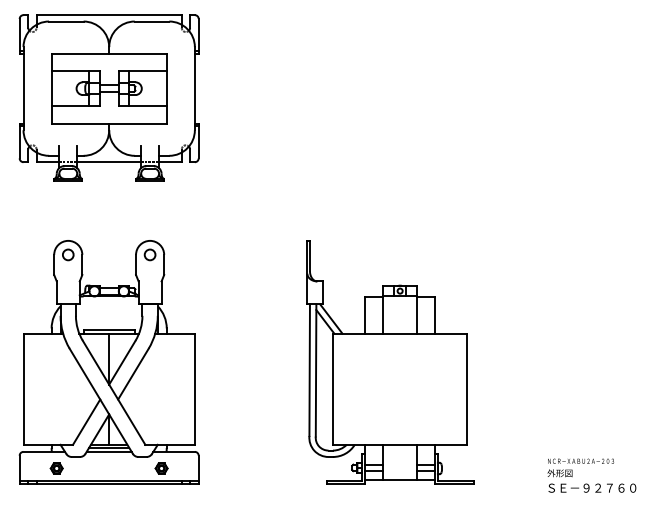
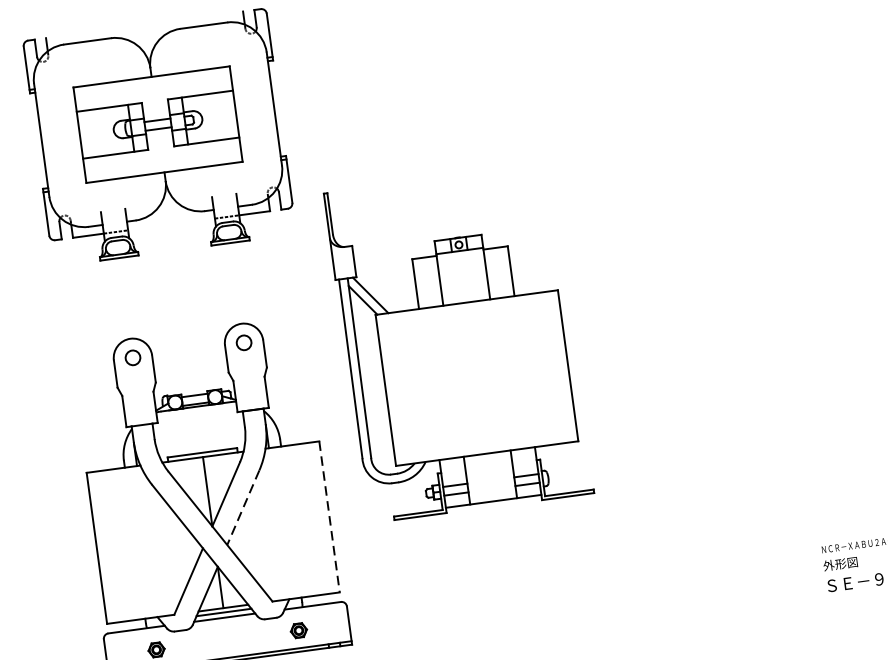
line: (108, 15) -> (143, 25), removed
line: (109, 162) -> (172, 224), removed
part: (390, 362) -> (458, 343), moved
line: (133, 374) -> (243, 508), solid -> dashed
line: (194, 389) -> (329, 517), solid -> dashed

